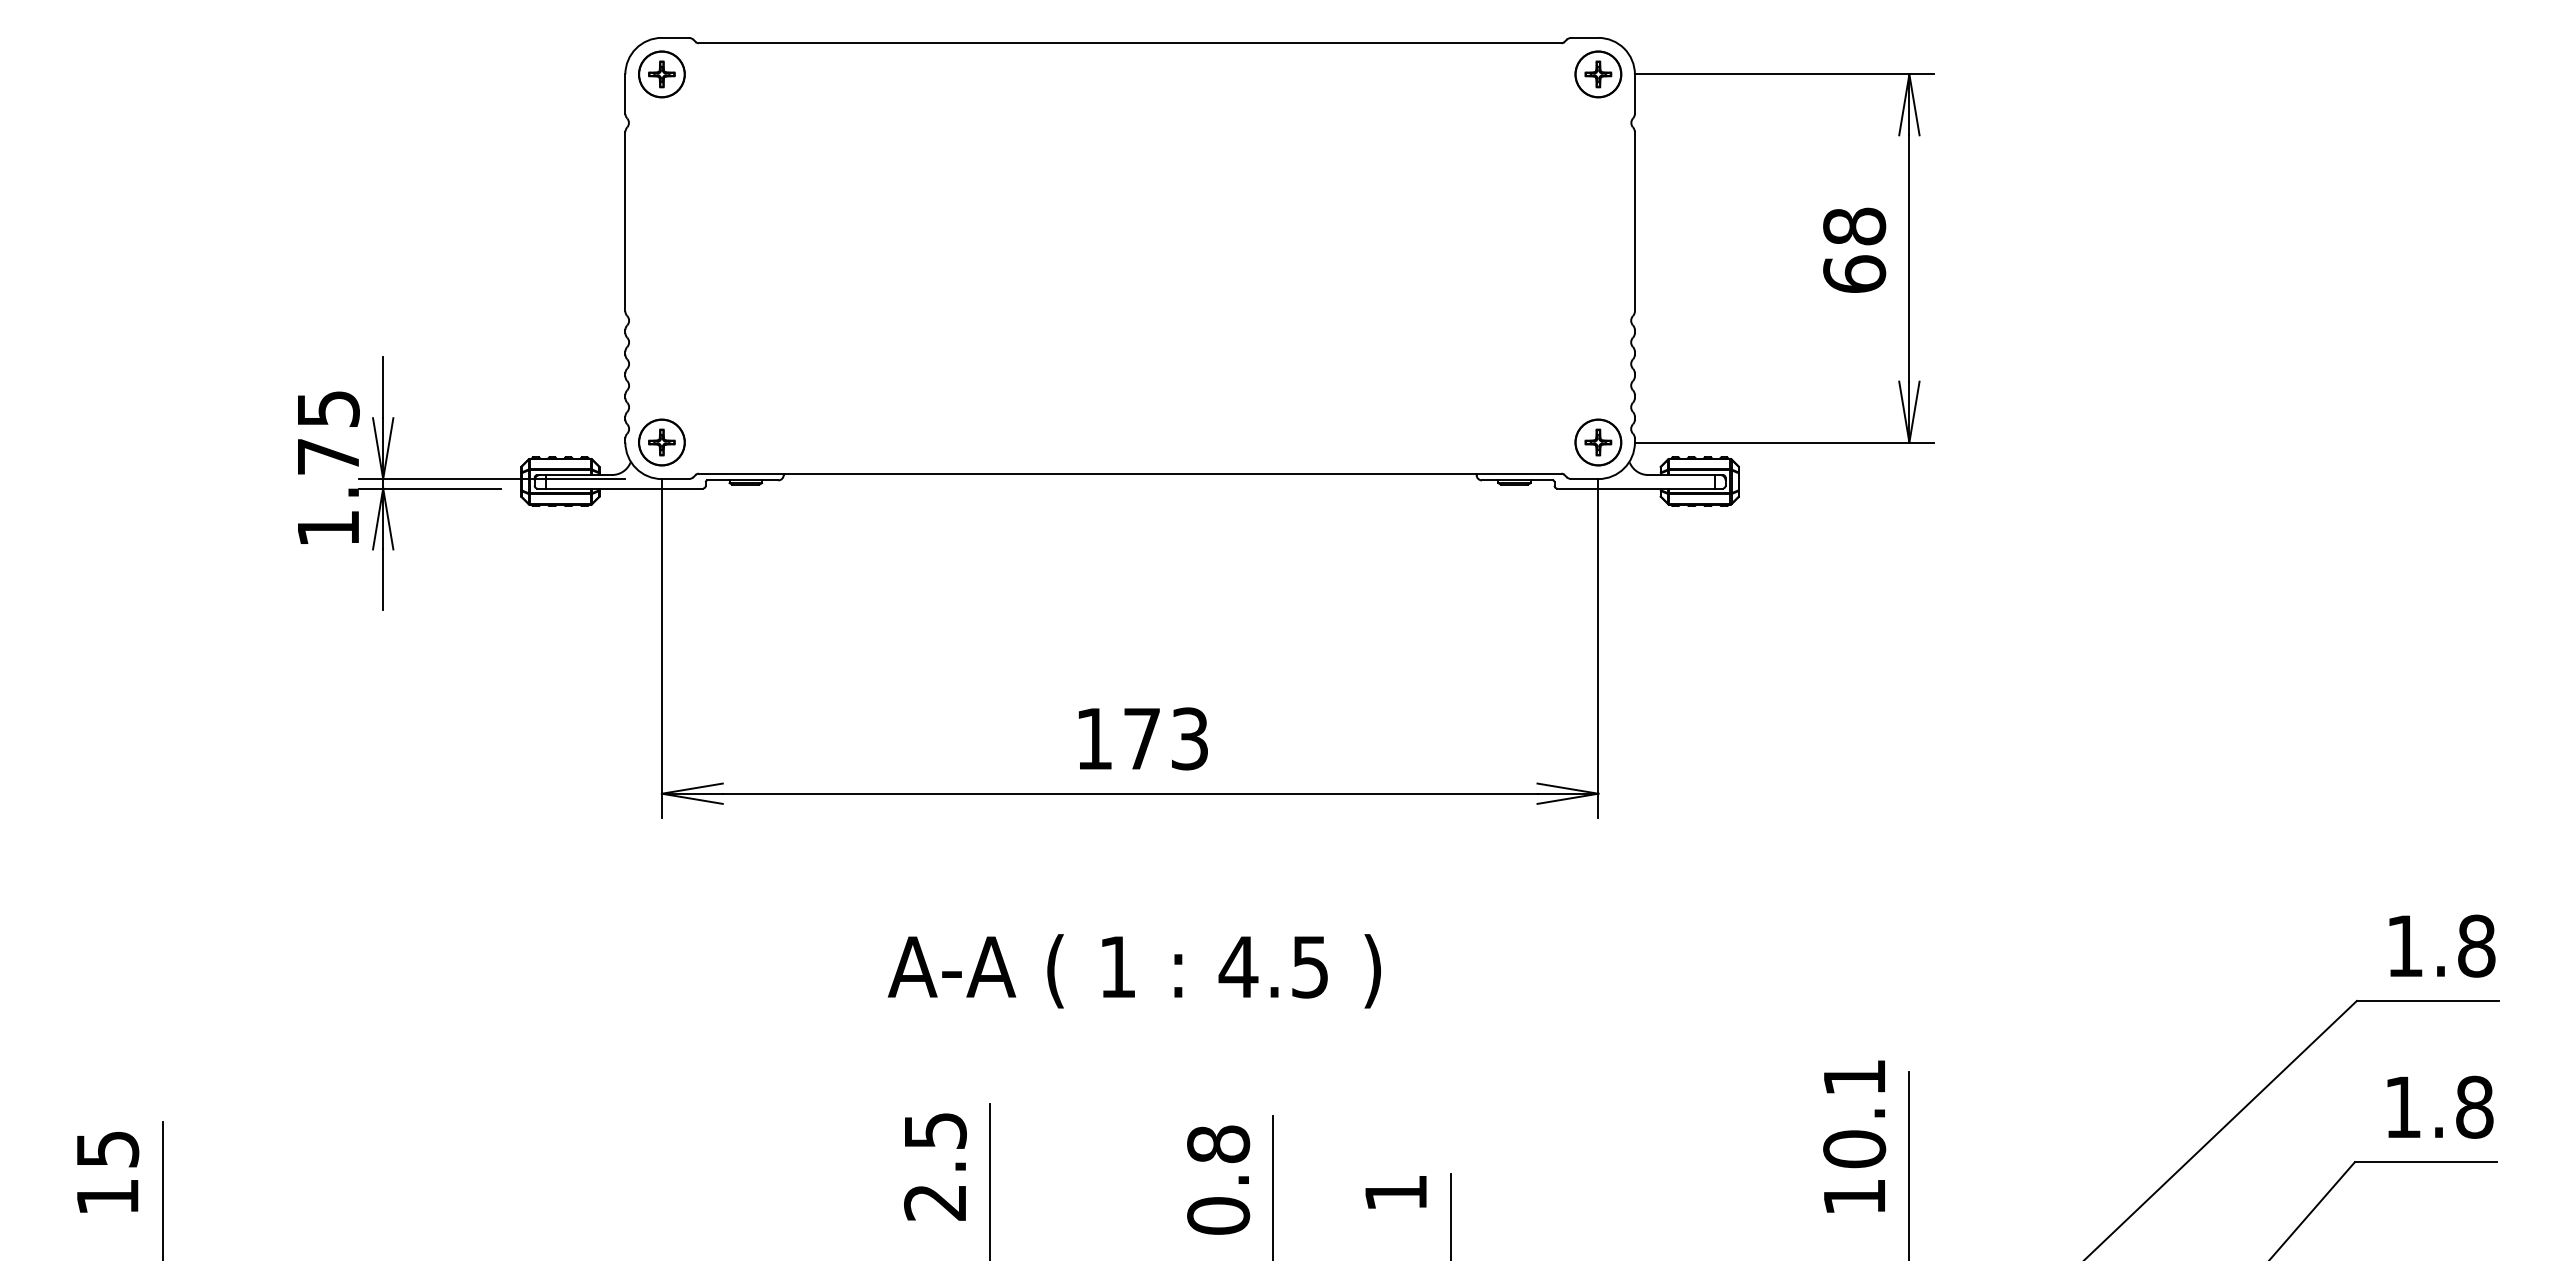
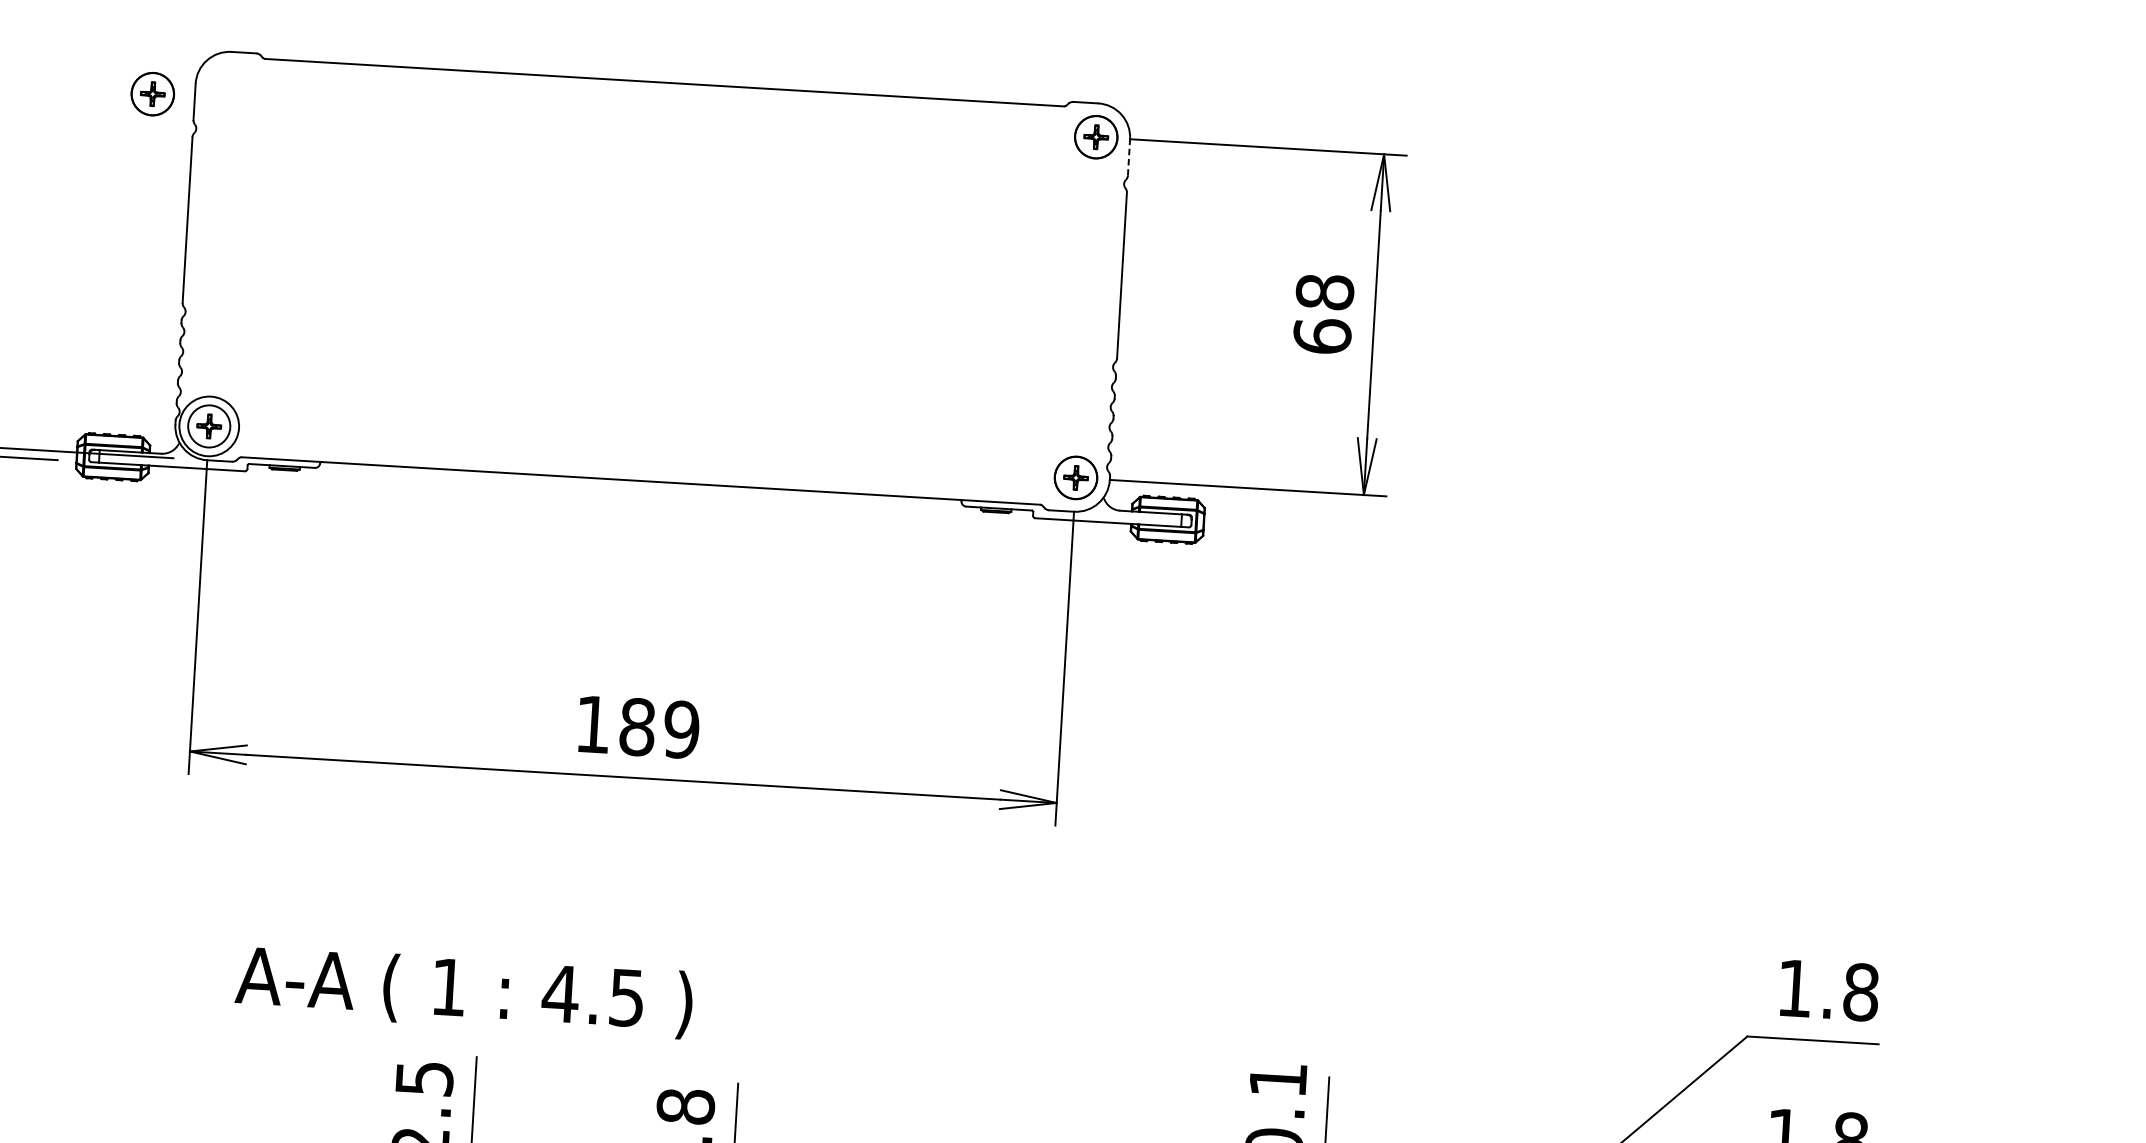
part: (661, 74) -> (152, 94), moved
line: (1634, 94) -> (1128, 157), solid -> dashed
circle: (661, 442) -> (208, 426), size x1.4
text: (1165, 738) -> (659, 728), 173 -> 189
text: (1133, 971) -> (463, 992), moved

